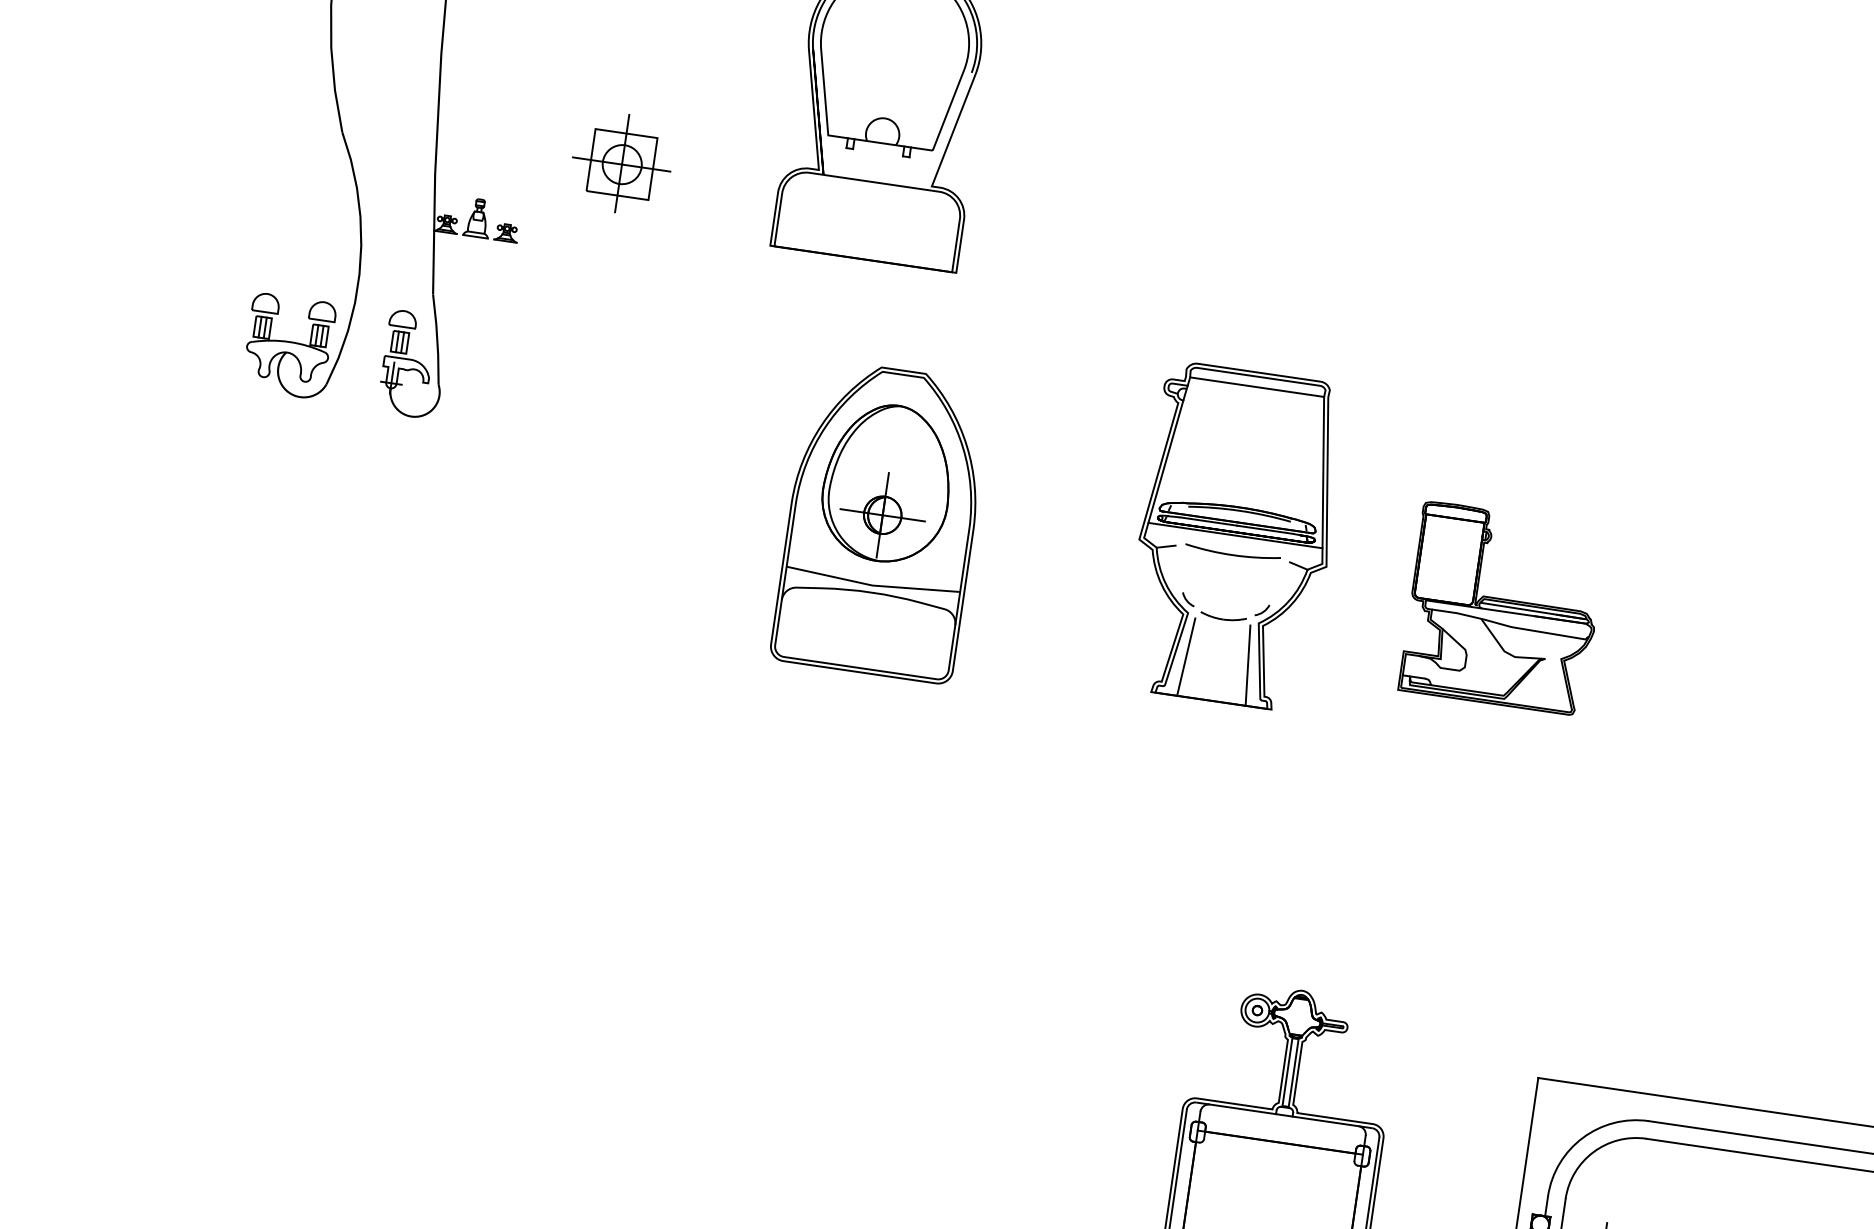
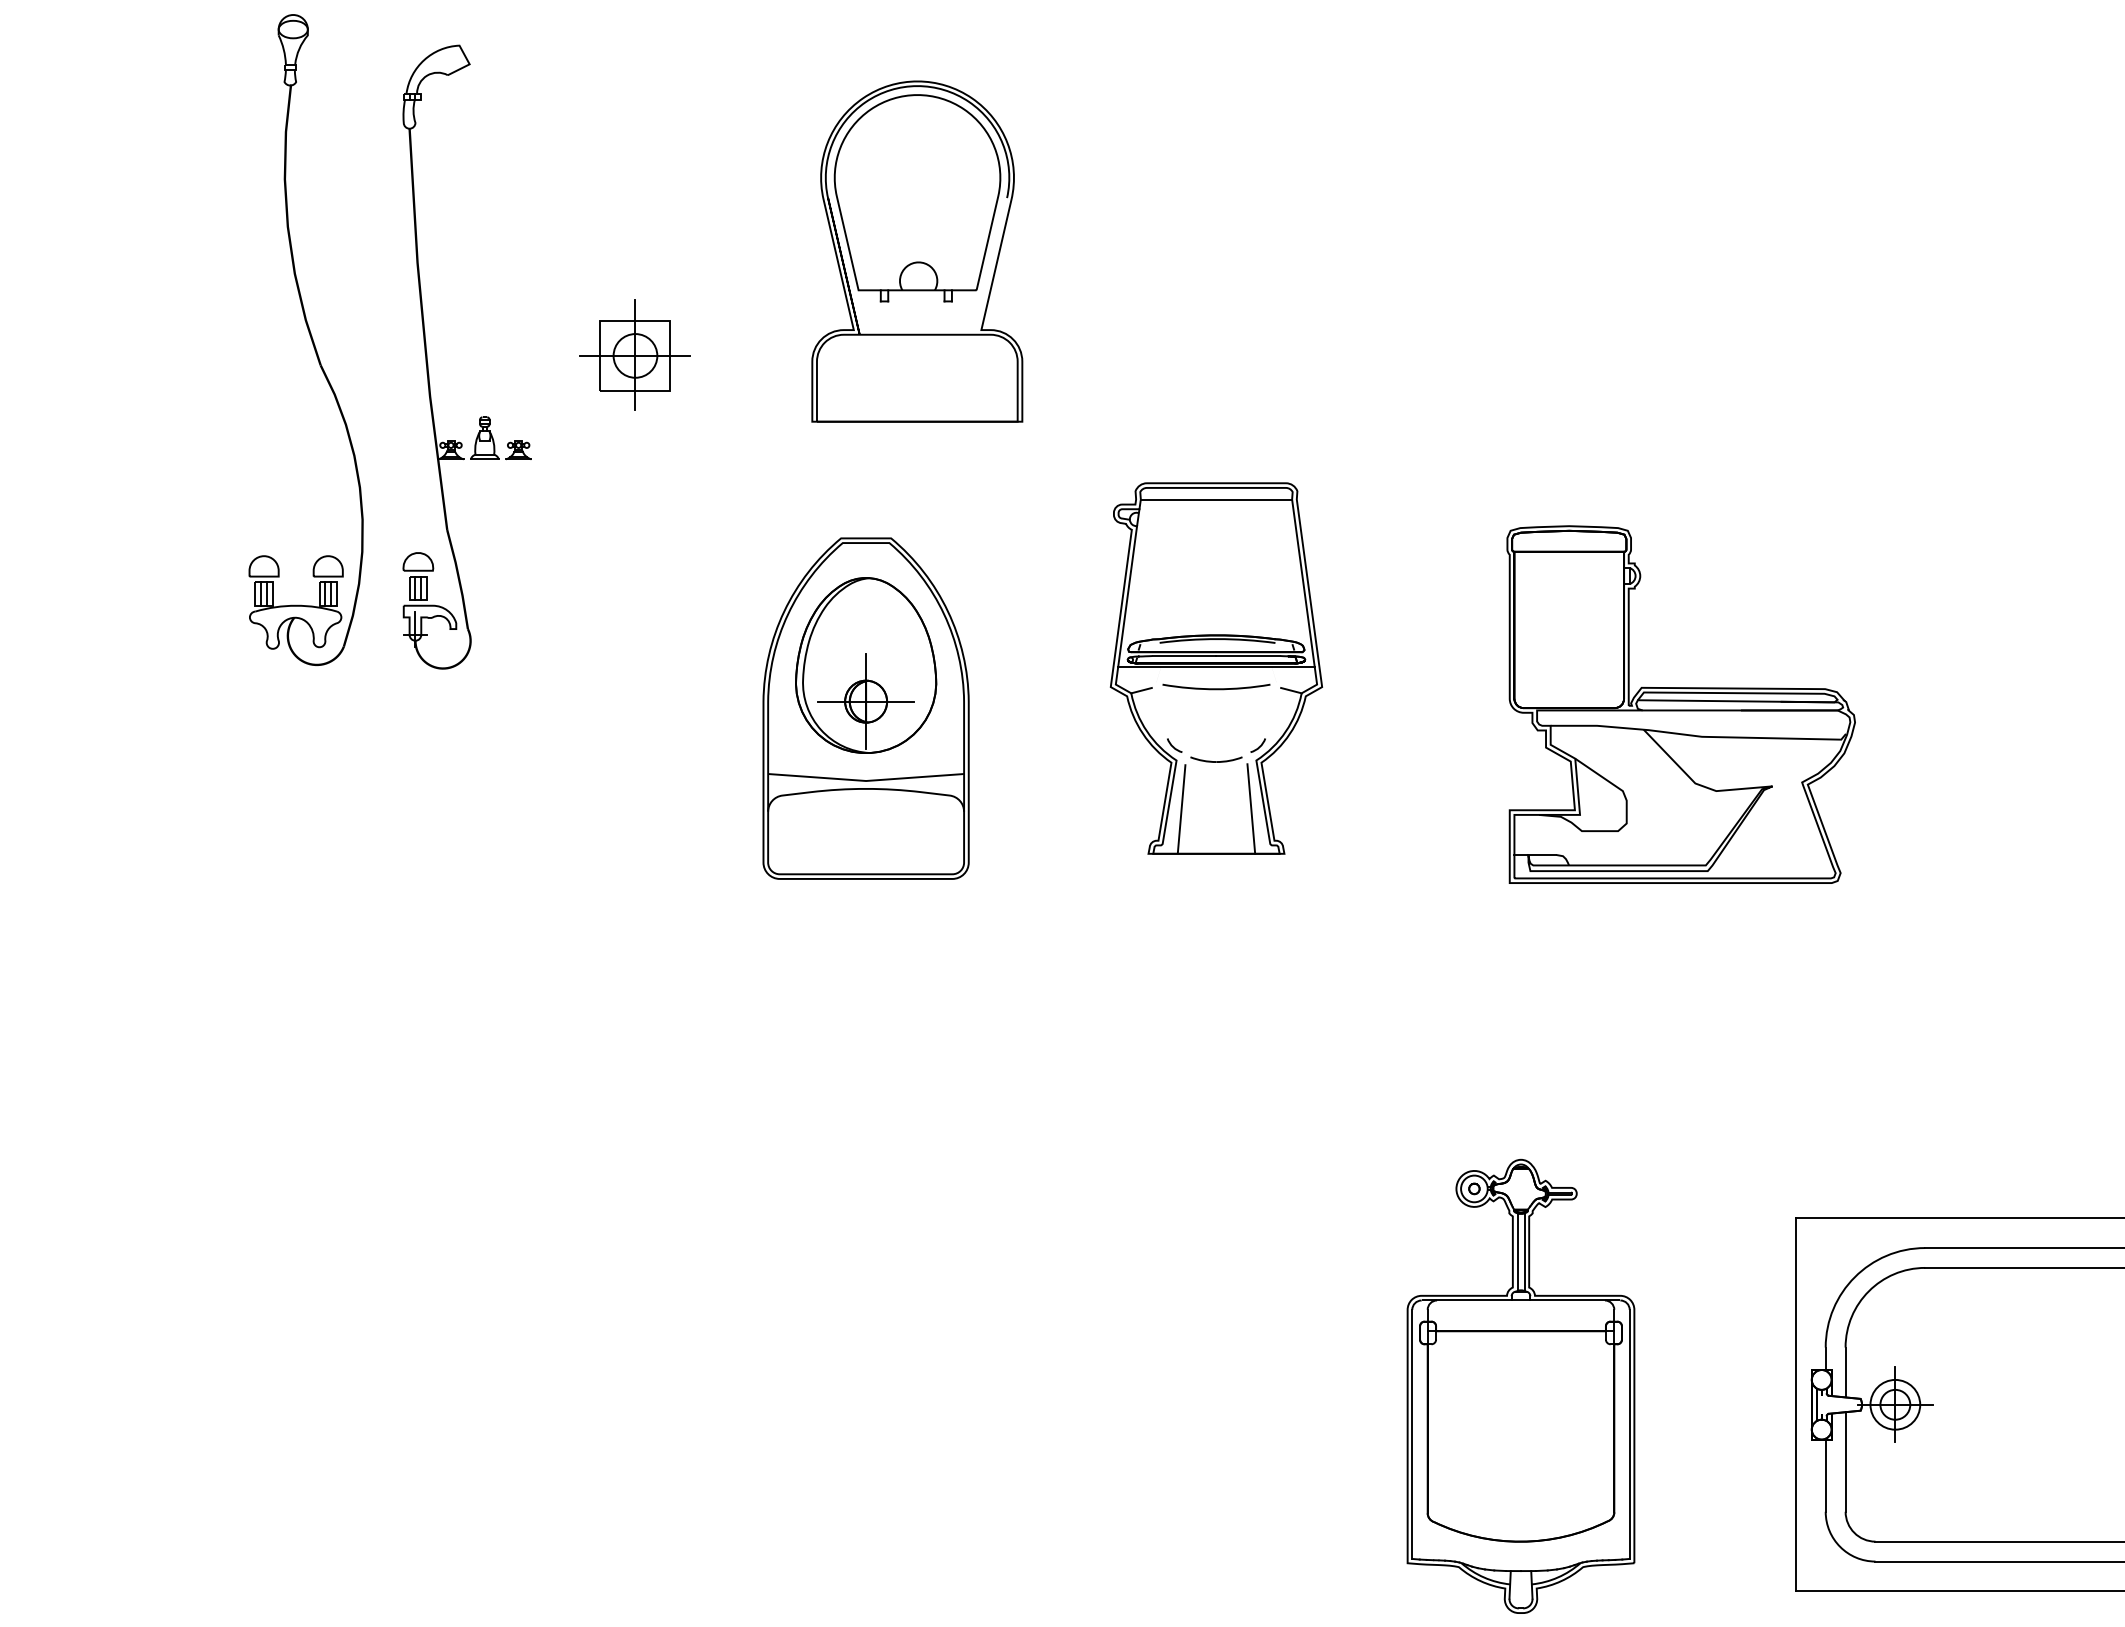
part: (881, 521) -> (865, 708), moved
part: (1234, 536) -> (1215, 668), moved
part: (1502, 608) -> (1680, 704), size x1.67

